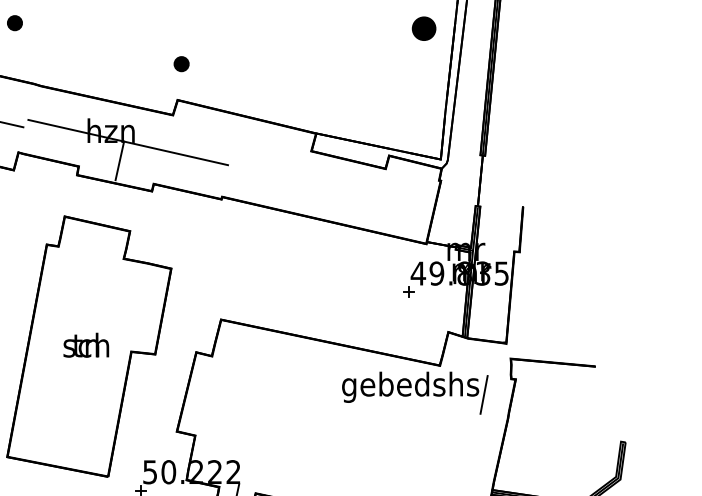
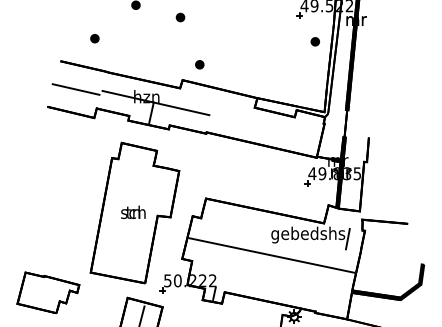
part: (422, 28) -> (314, 41), size x0.62
part: (181, 63) -> (199, 64), moved
line: (342, 425) -> (271, 255), added

